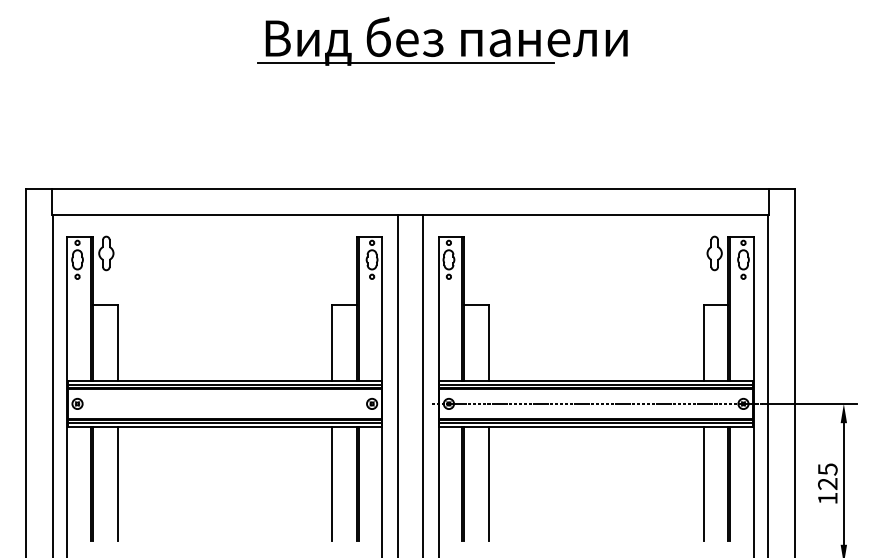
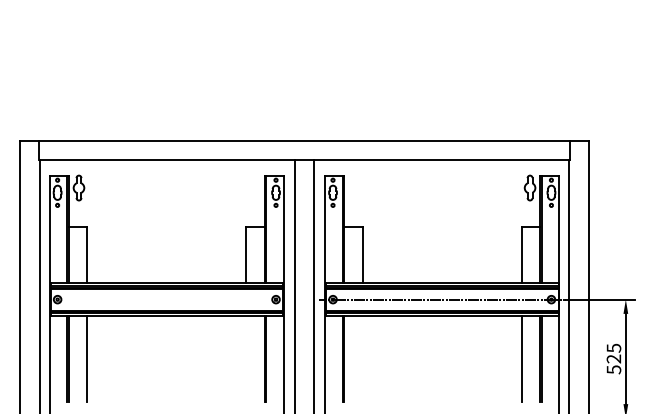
part: (441, 40) -> (327, 30), removed
line: (332, 483) -> (246, 358), removed
line: (488, 483) -> (362, 358), removed
text: (827, 498) -> (613, 369), 125 -> 525

